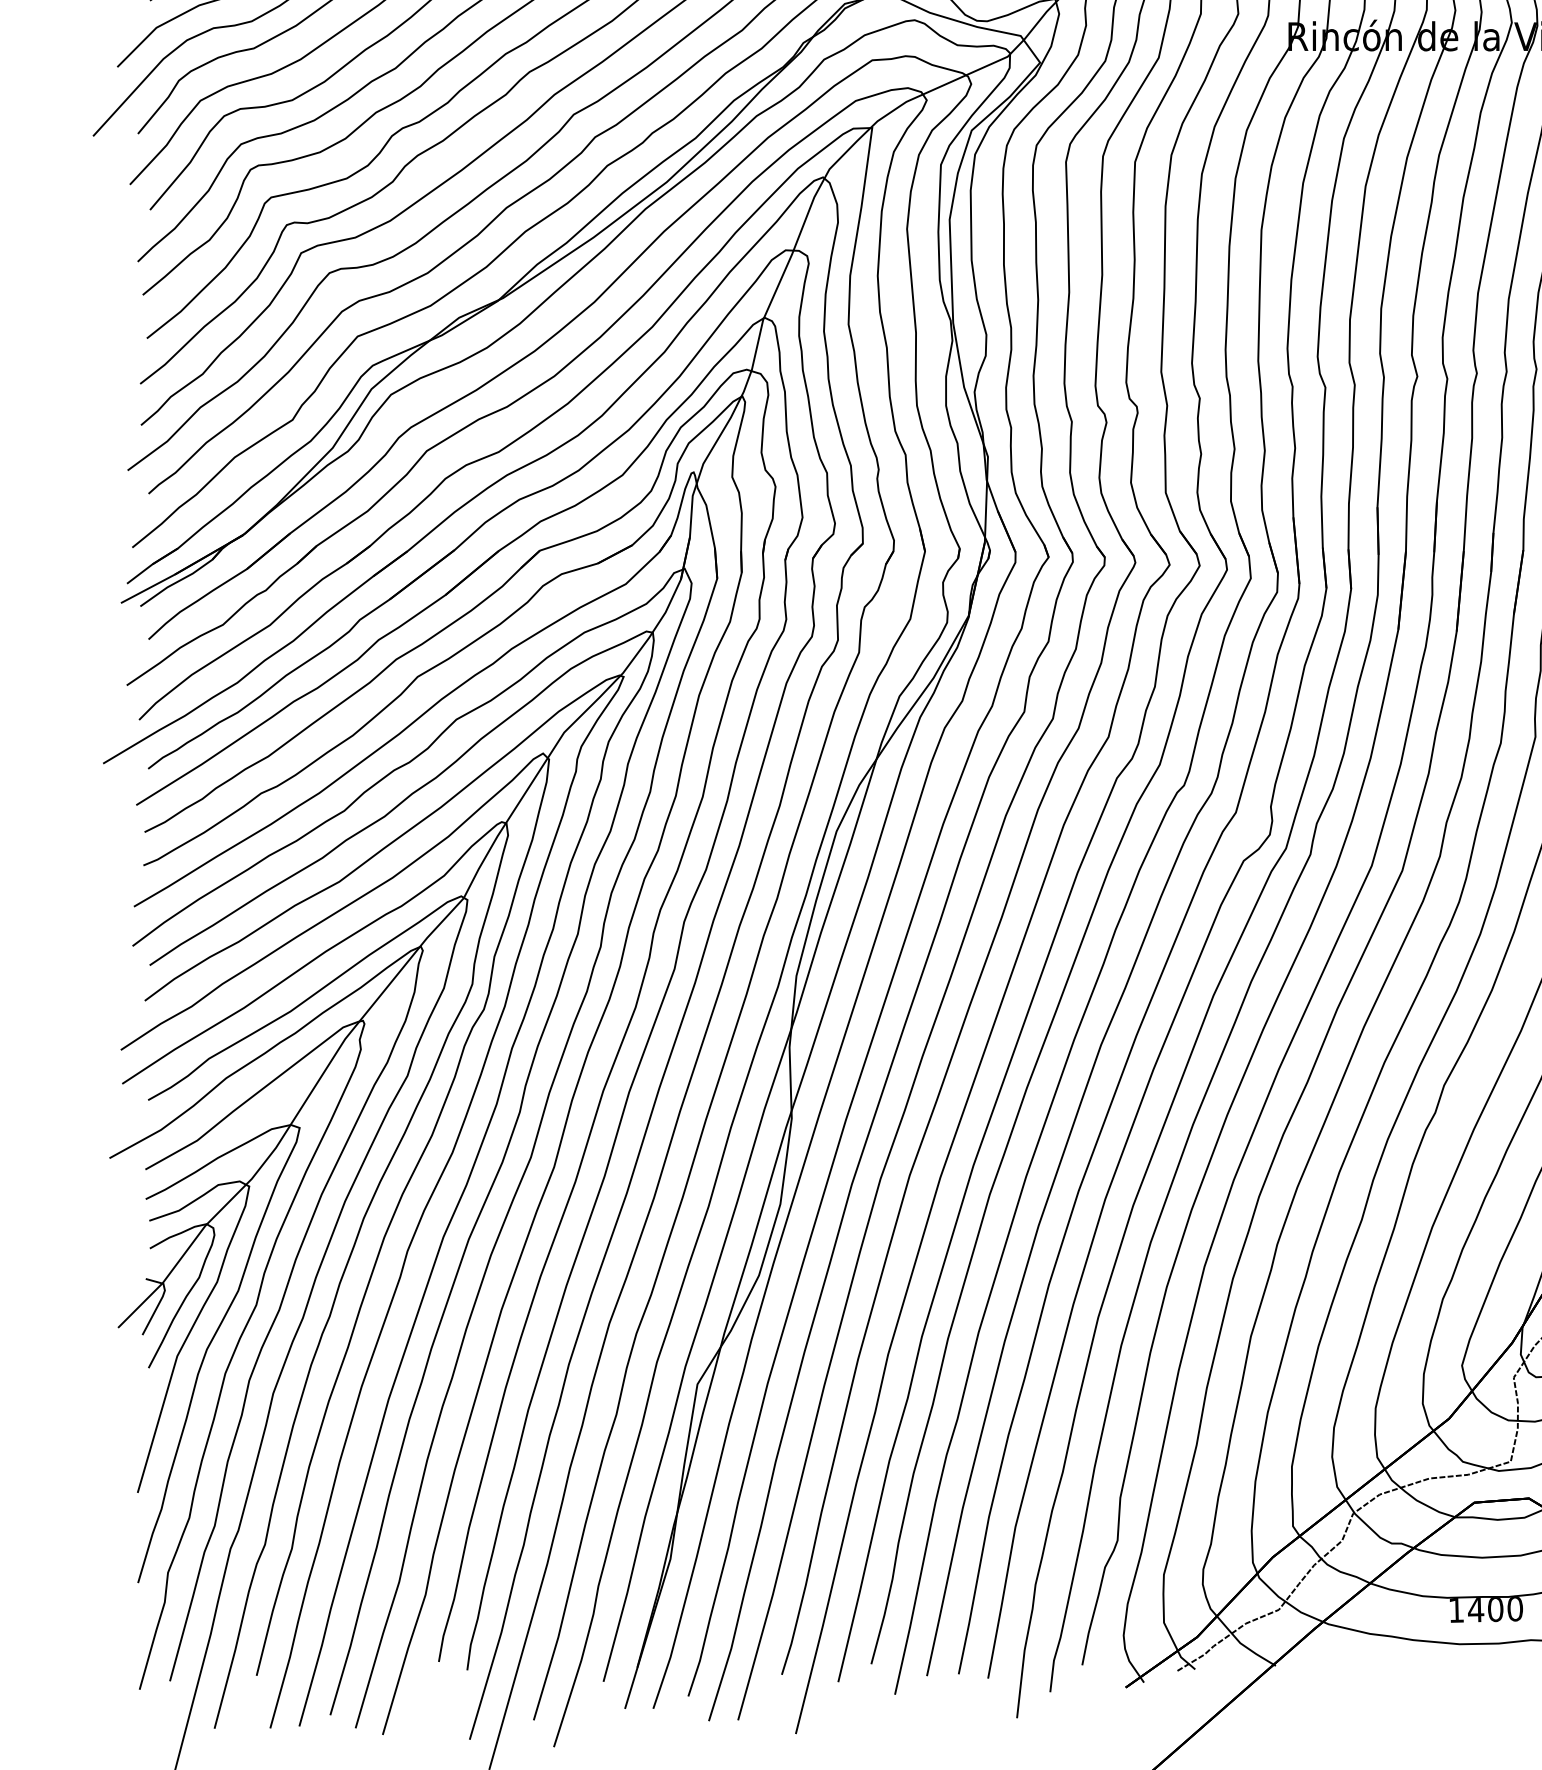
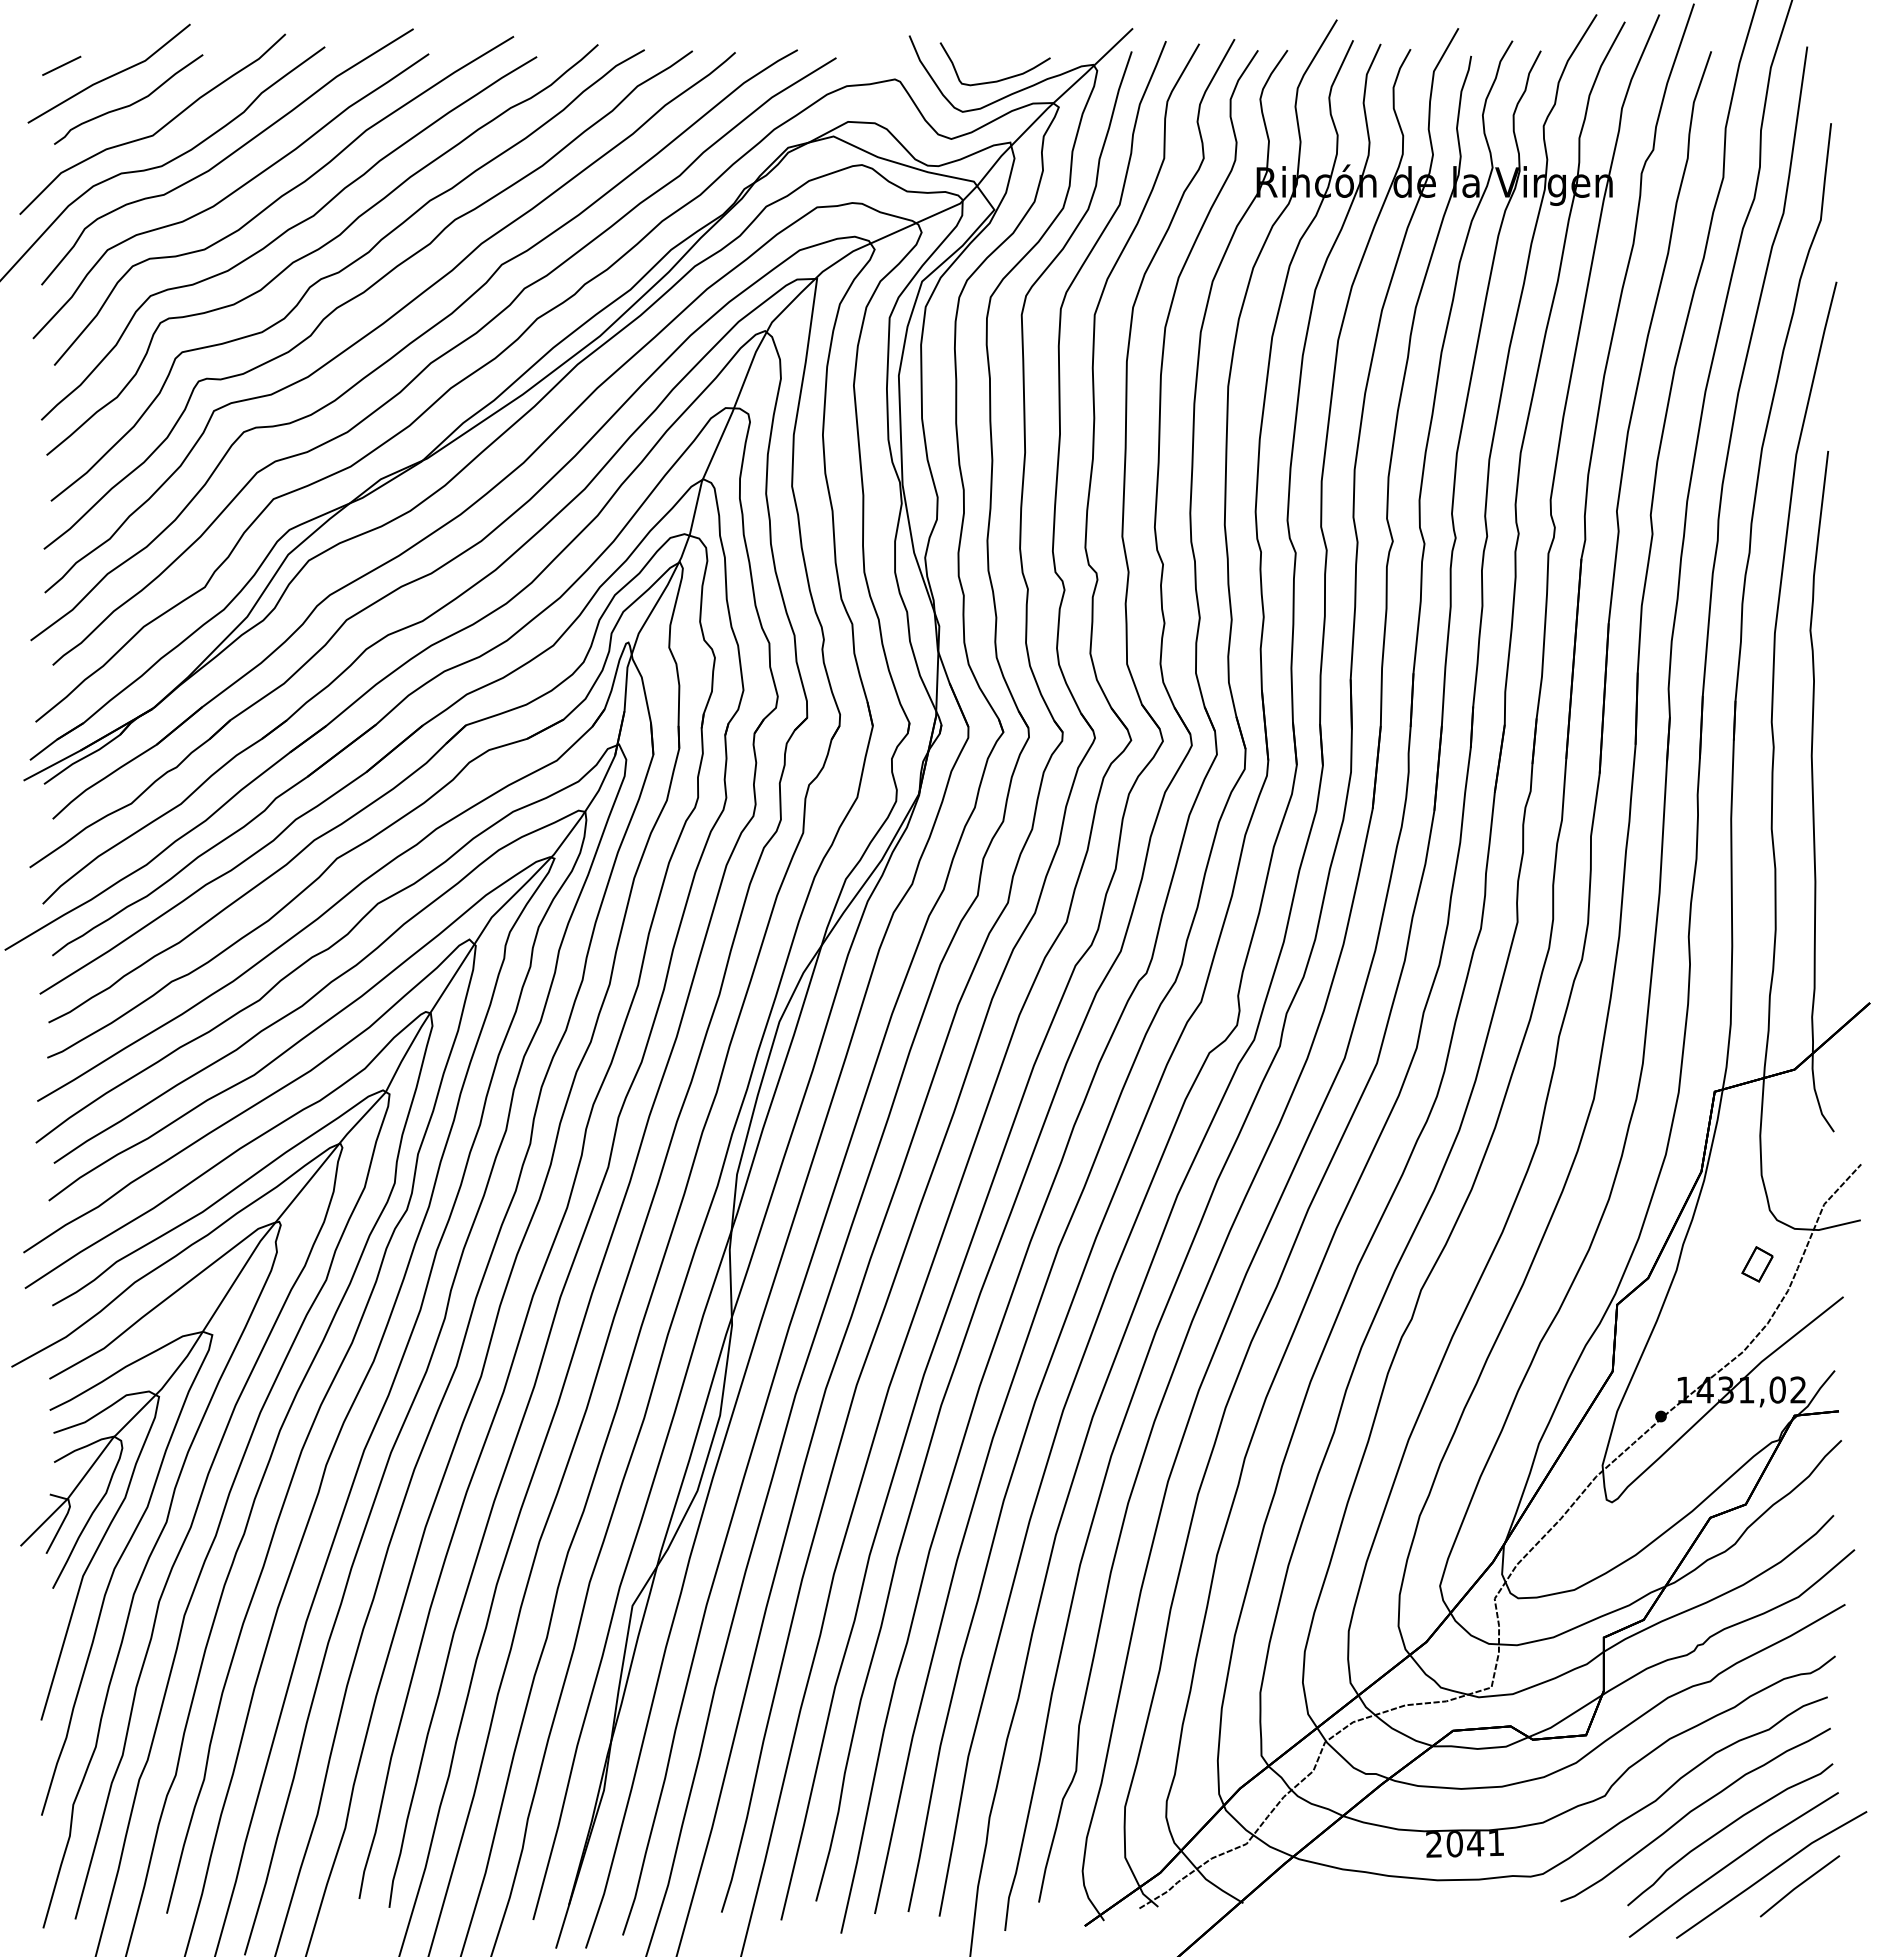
text: (1486, 1609) -> (1465, 1843), 1400 -> 2041

